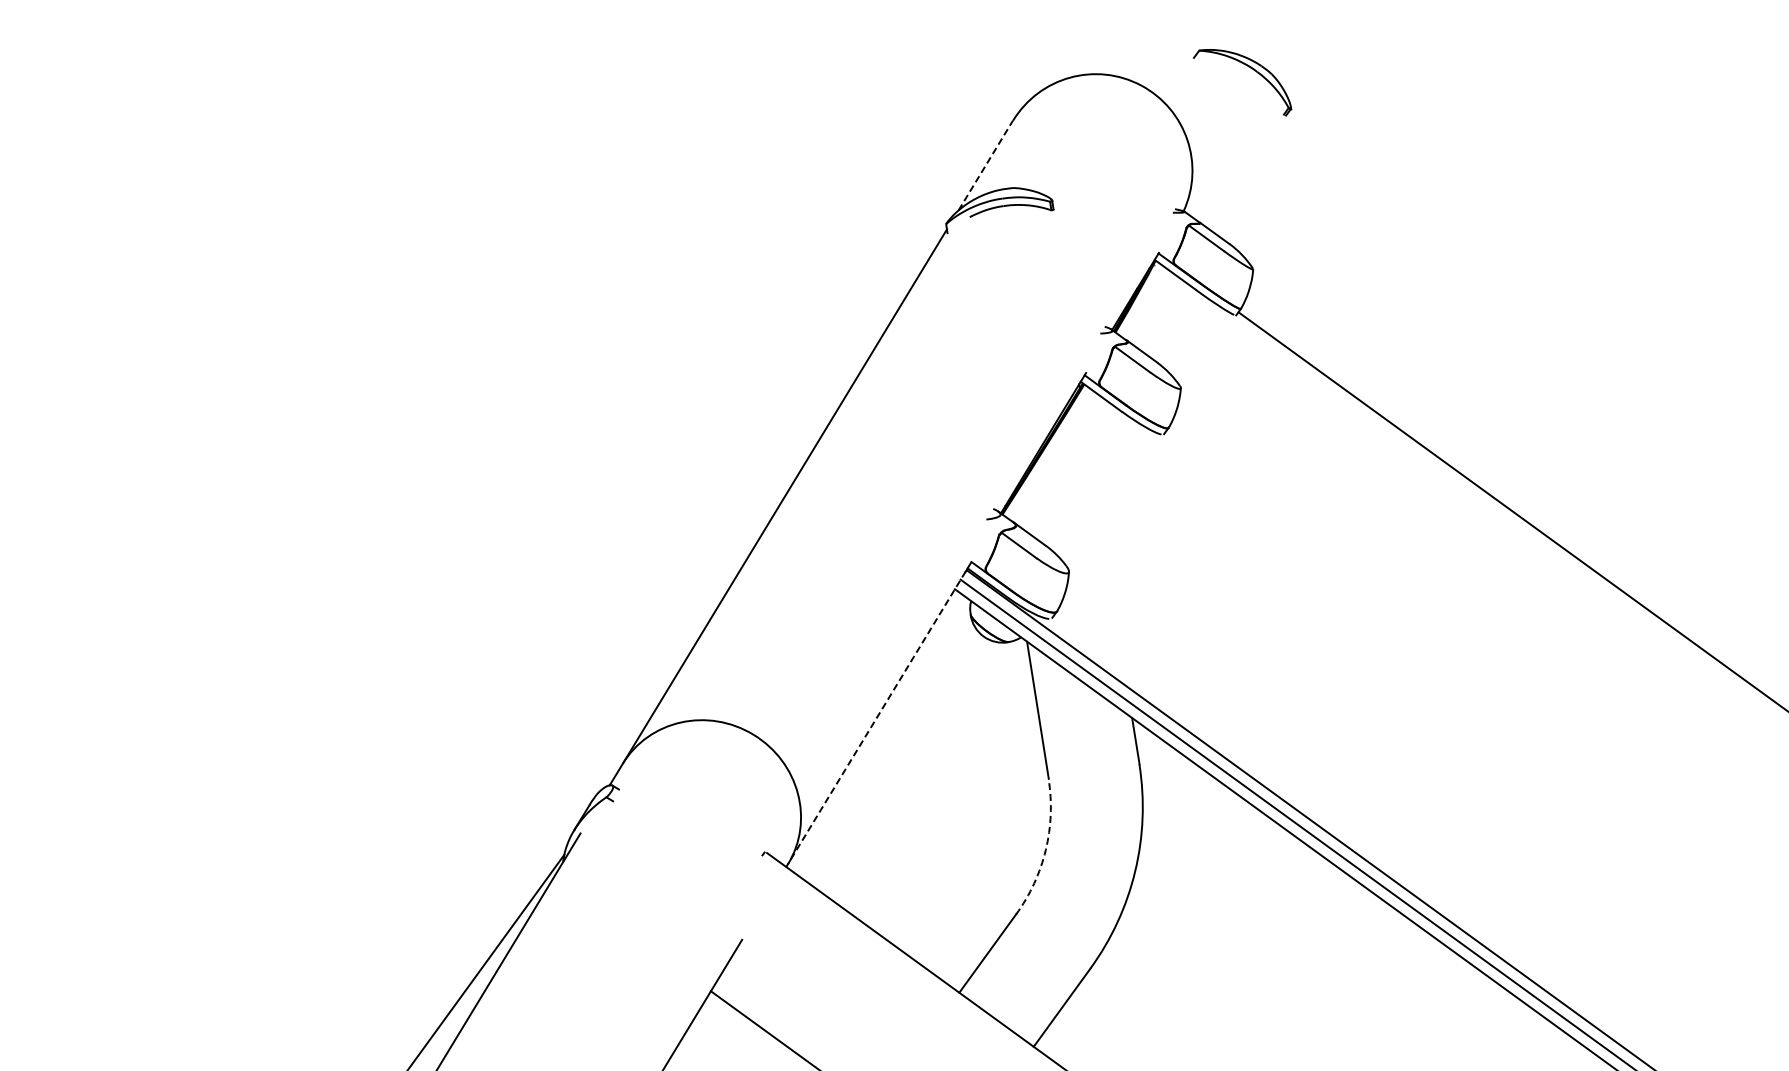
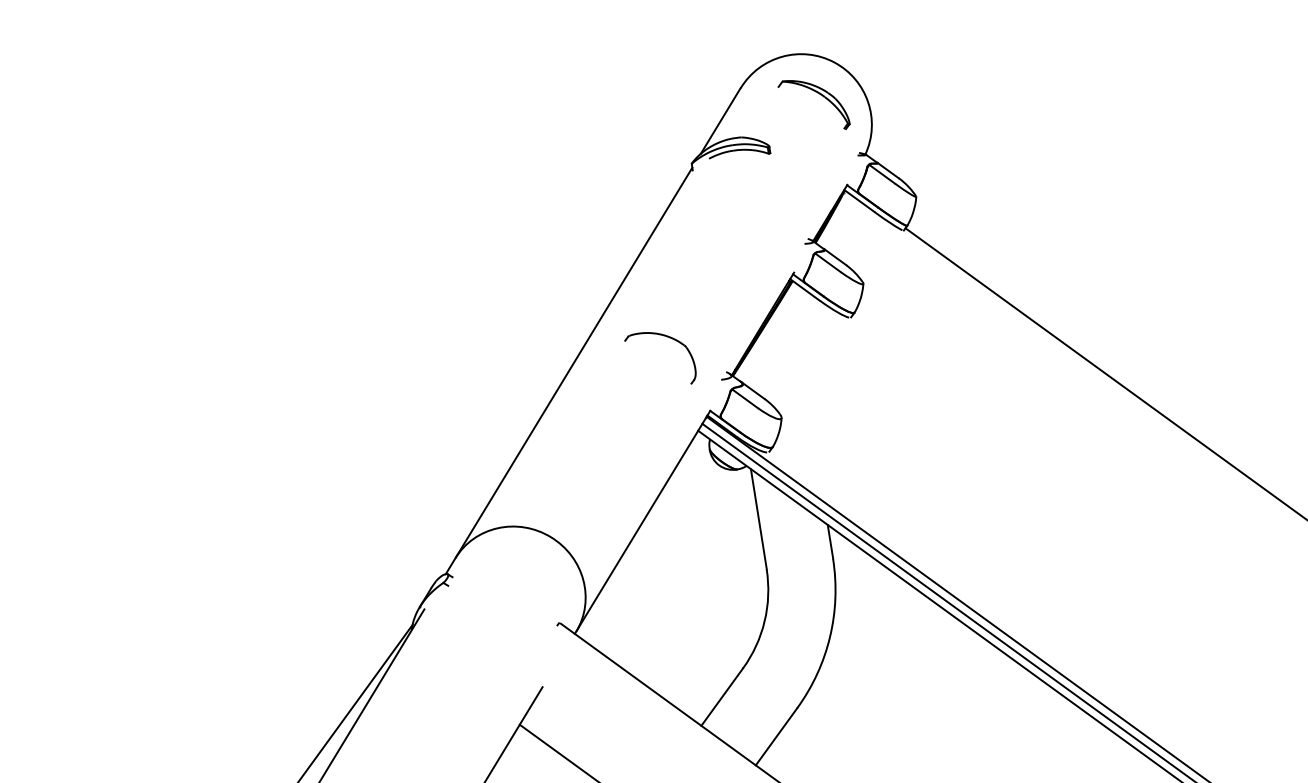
part: (1250, 68) -> (819, 94), moved
line: (985, 165) -> (720, 120), dashed -> solid
part: (915, 462) -> (669, 338), added
line: (878, 714) -> (642, 522), dashed -> solid
arc: (1045, 849) -> (764, 621), dashed -> solid

